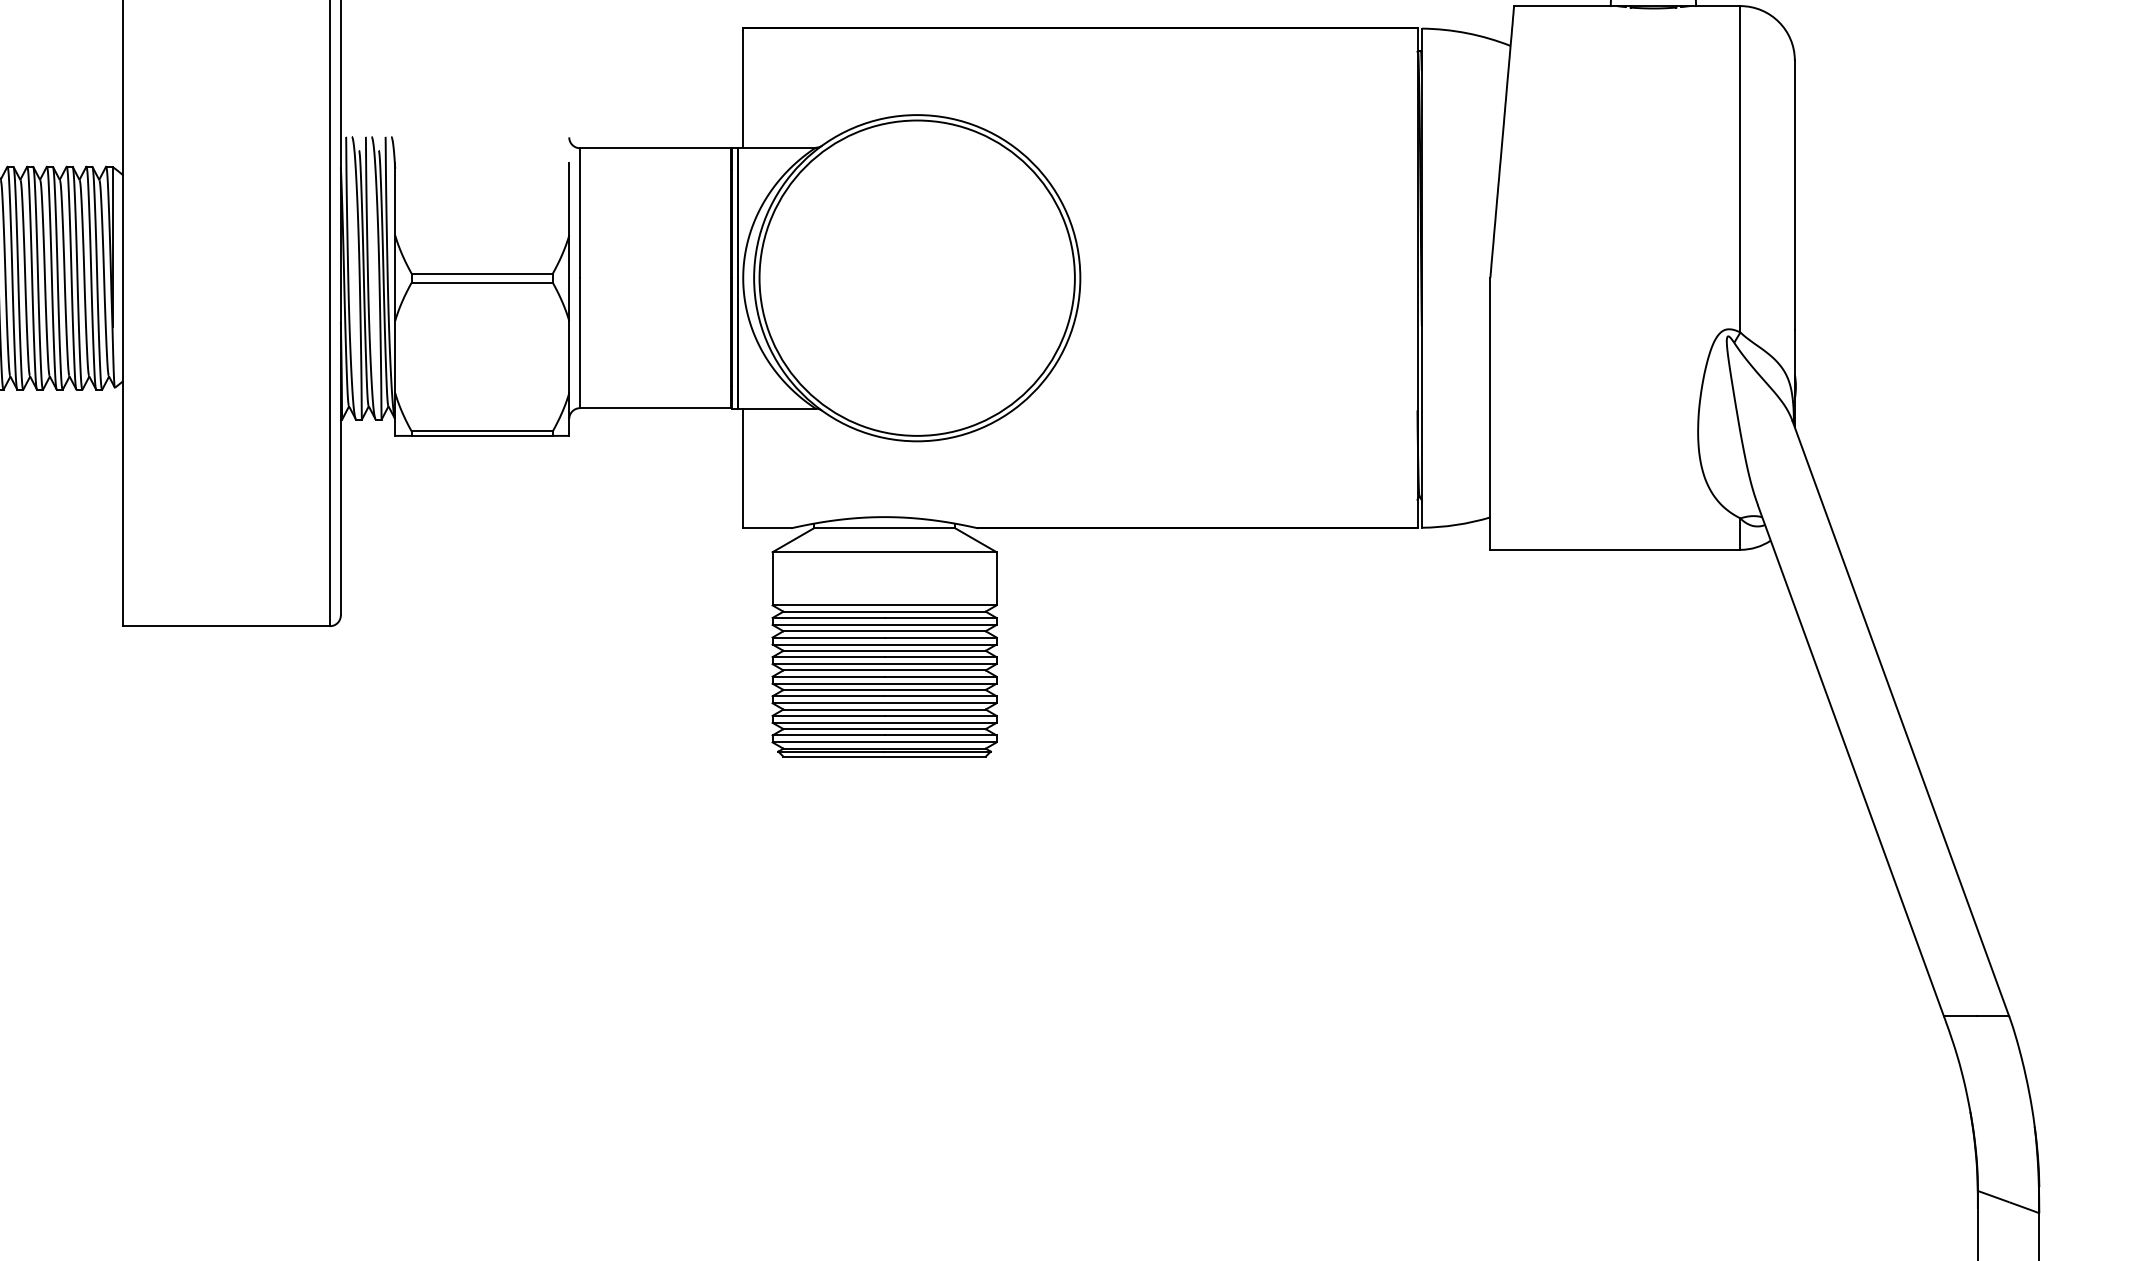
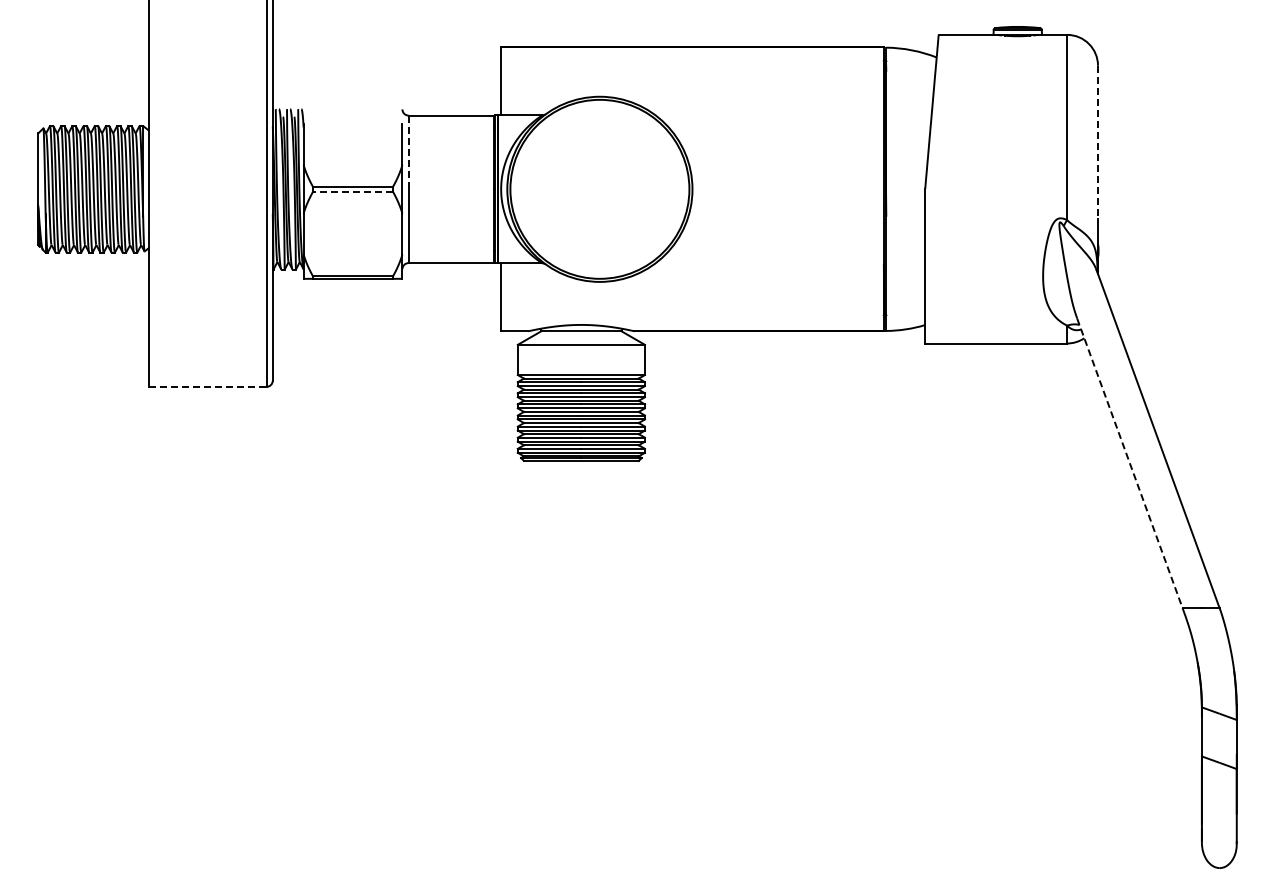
line: (1795, 195) -> (1098, 142), solid -> dashed
line: (579, 213) -> (408, 152), solid -> dashed
line: (481, 283) -> (352, 192), solid -> dashed
line: (225, 625) -> (207, 386), solid -> dashed
line: (1852, 761) -> (1130, 463), solid -> dashed

